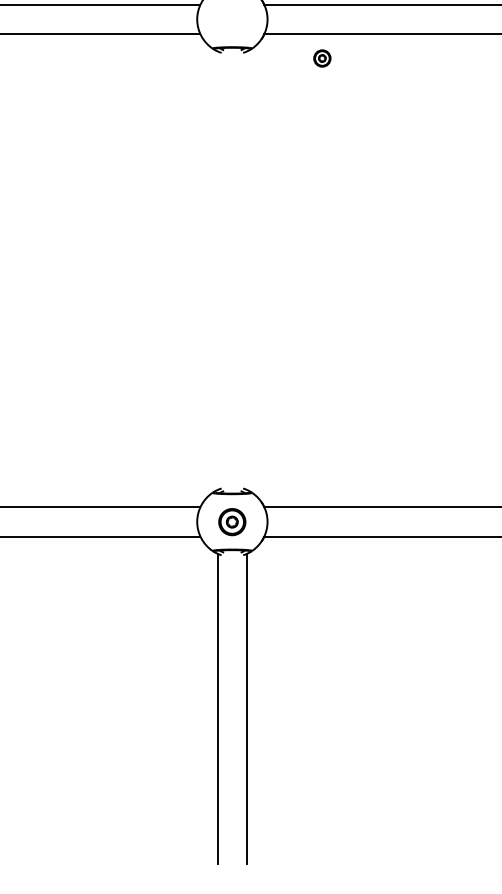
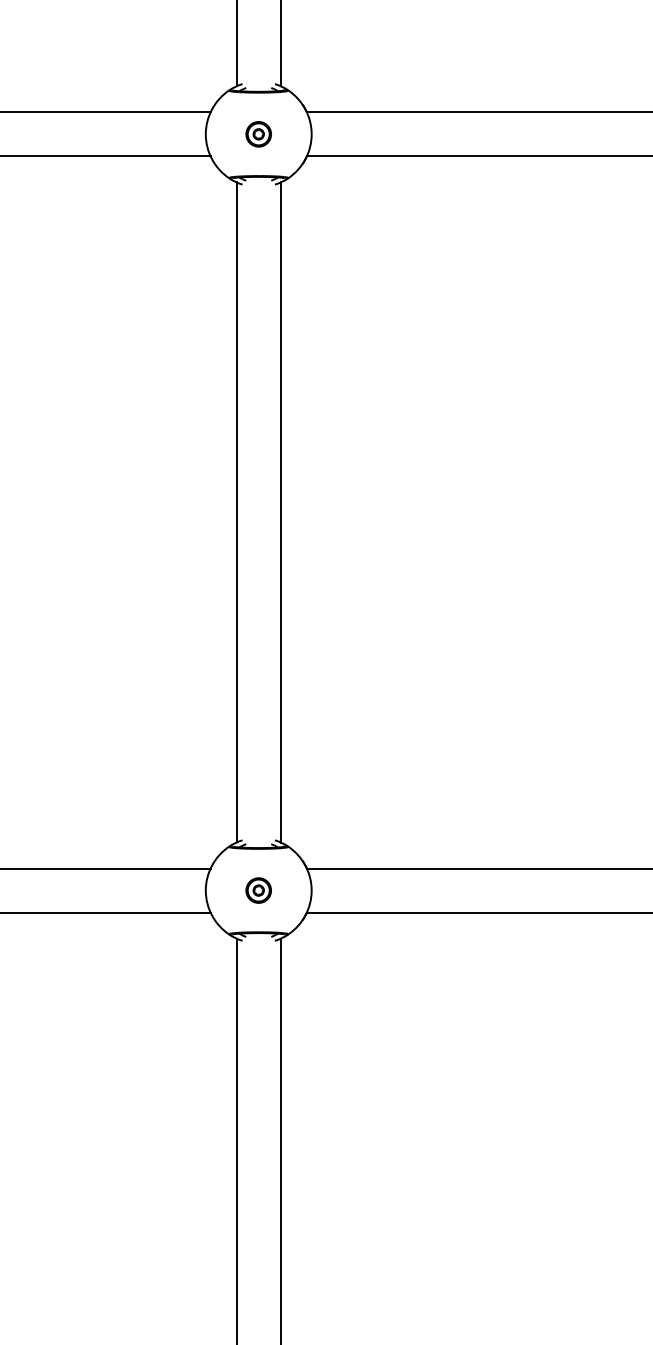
part: (322, 58) -> (258, 134), moved
line: (217, 270) -> (236, 512), added
line: (247, 270) -> (281, 512), added
part: (232, 521) -> (258, 889), size x0.62

